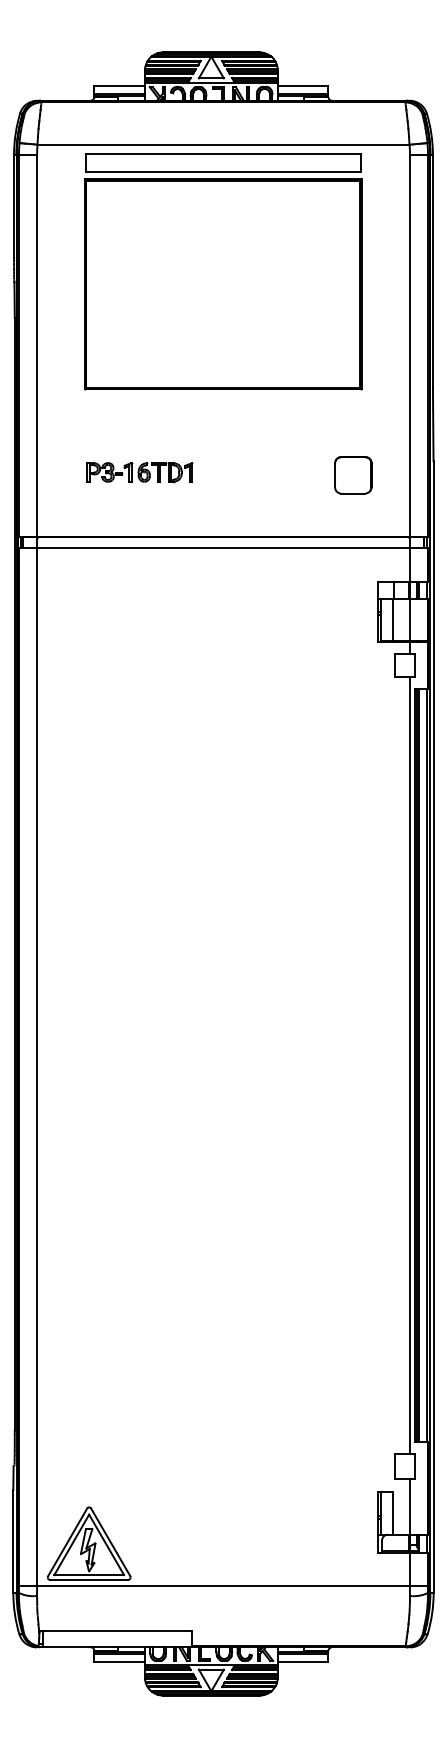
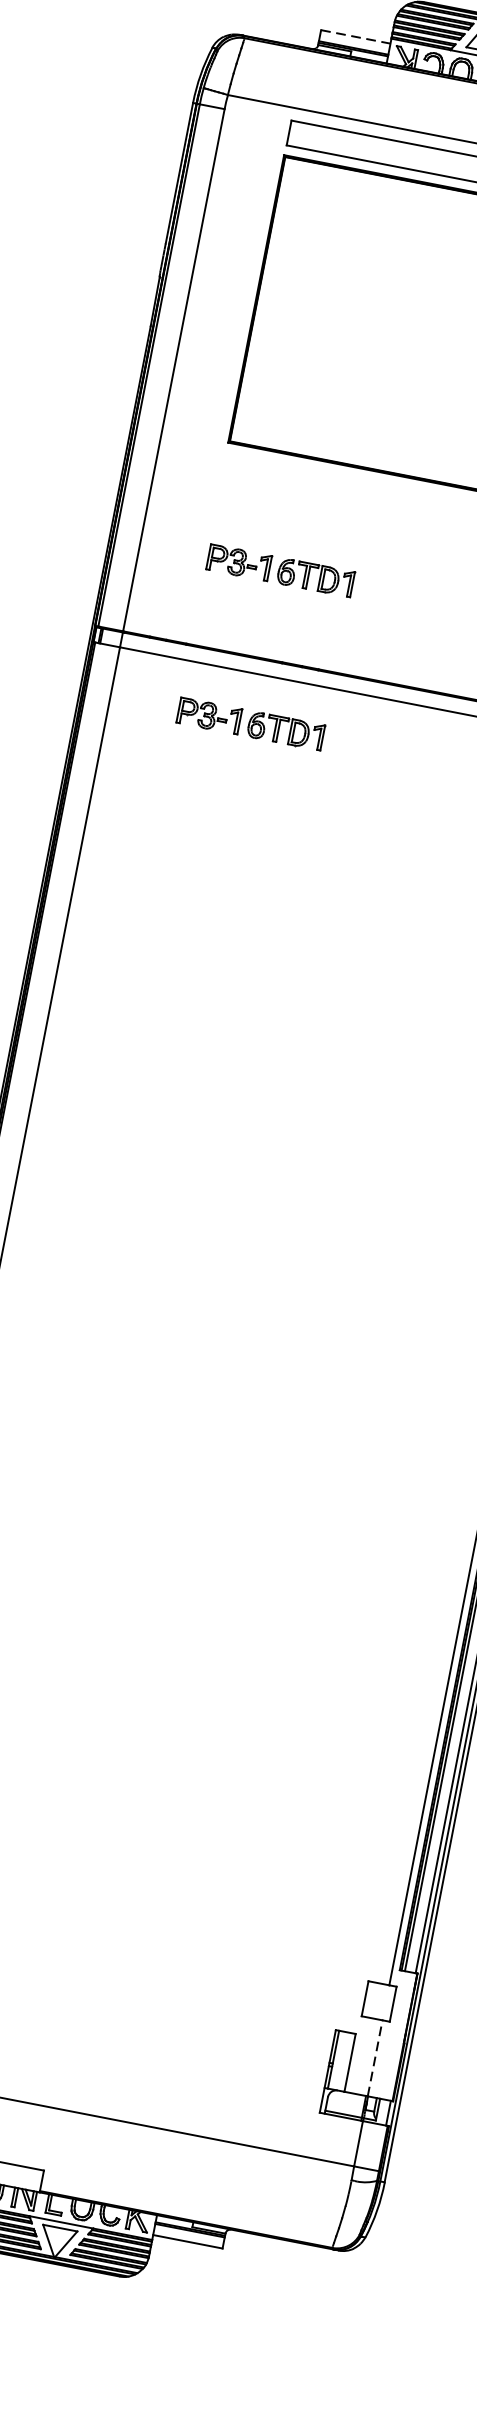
line: (120, 86) -> (356, 37), solid -> dashed
part: (139, 584) -> (250, 724), added
line: (409, 1506) -> (374, 2057), solid -> dashed

